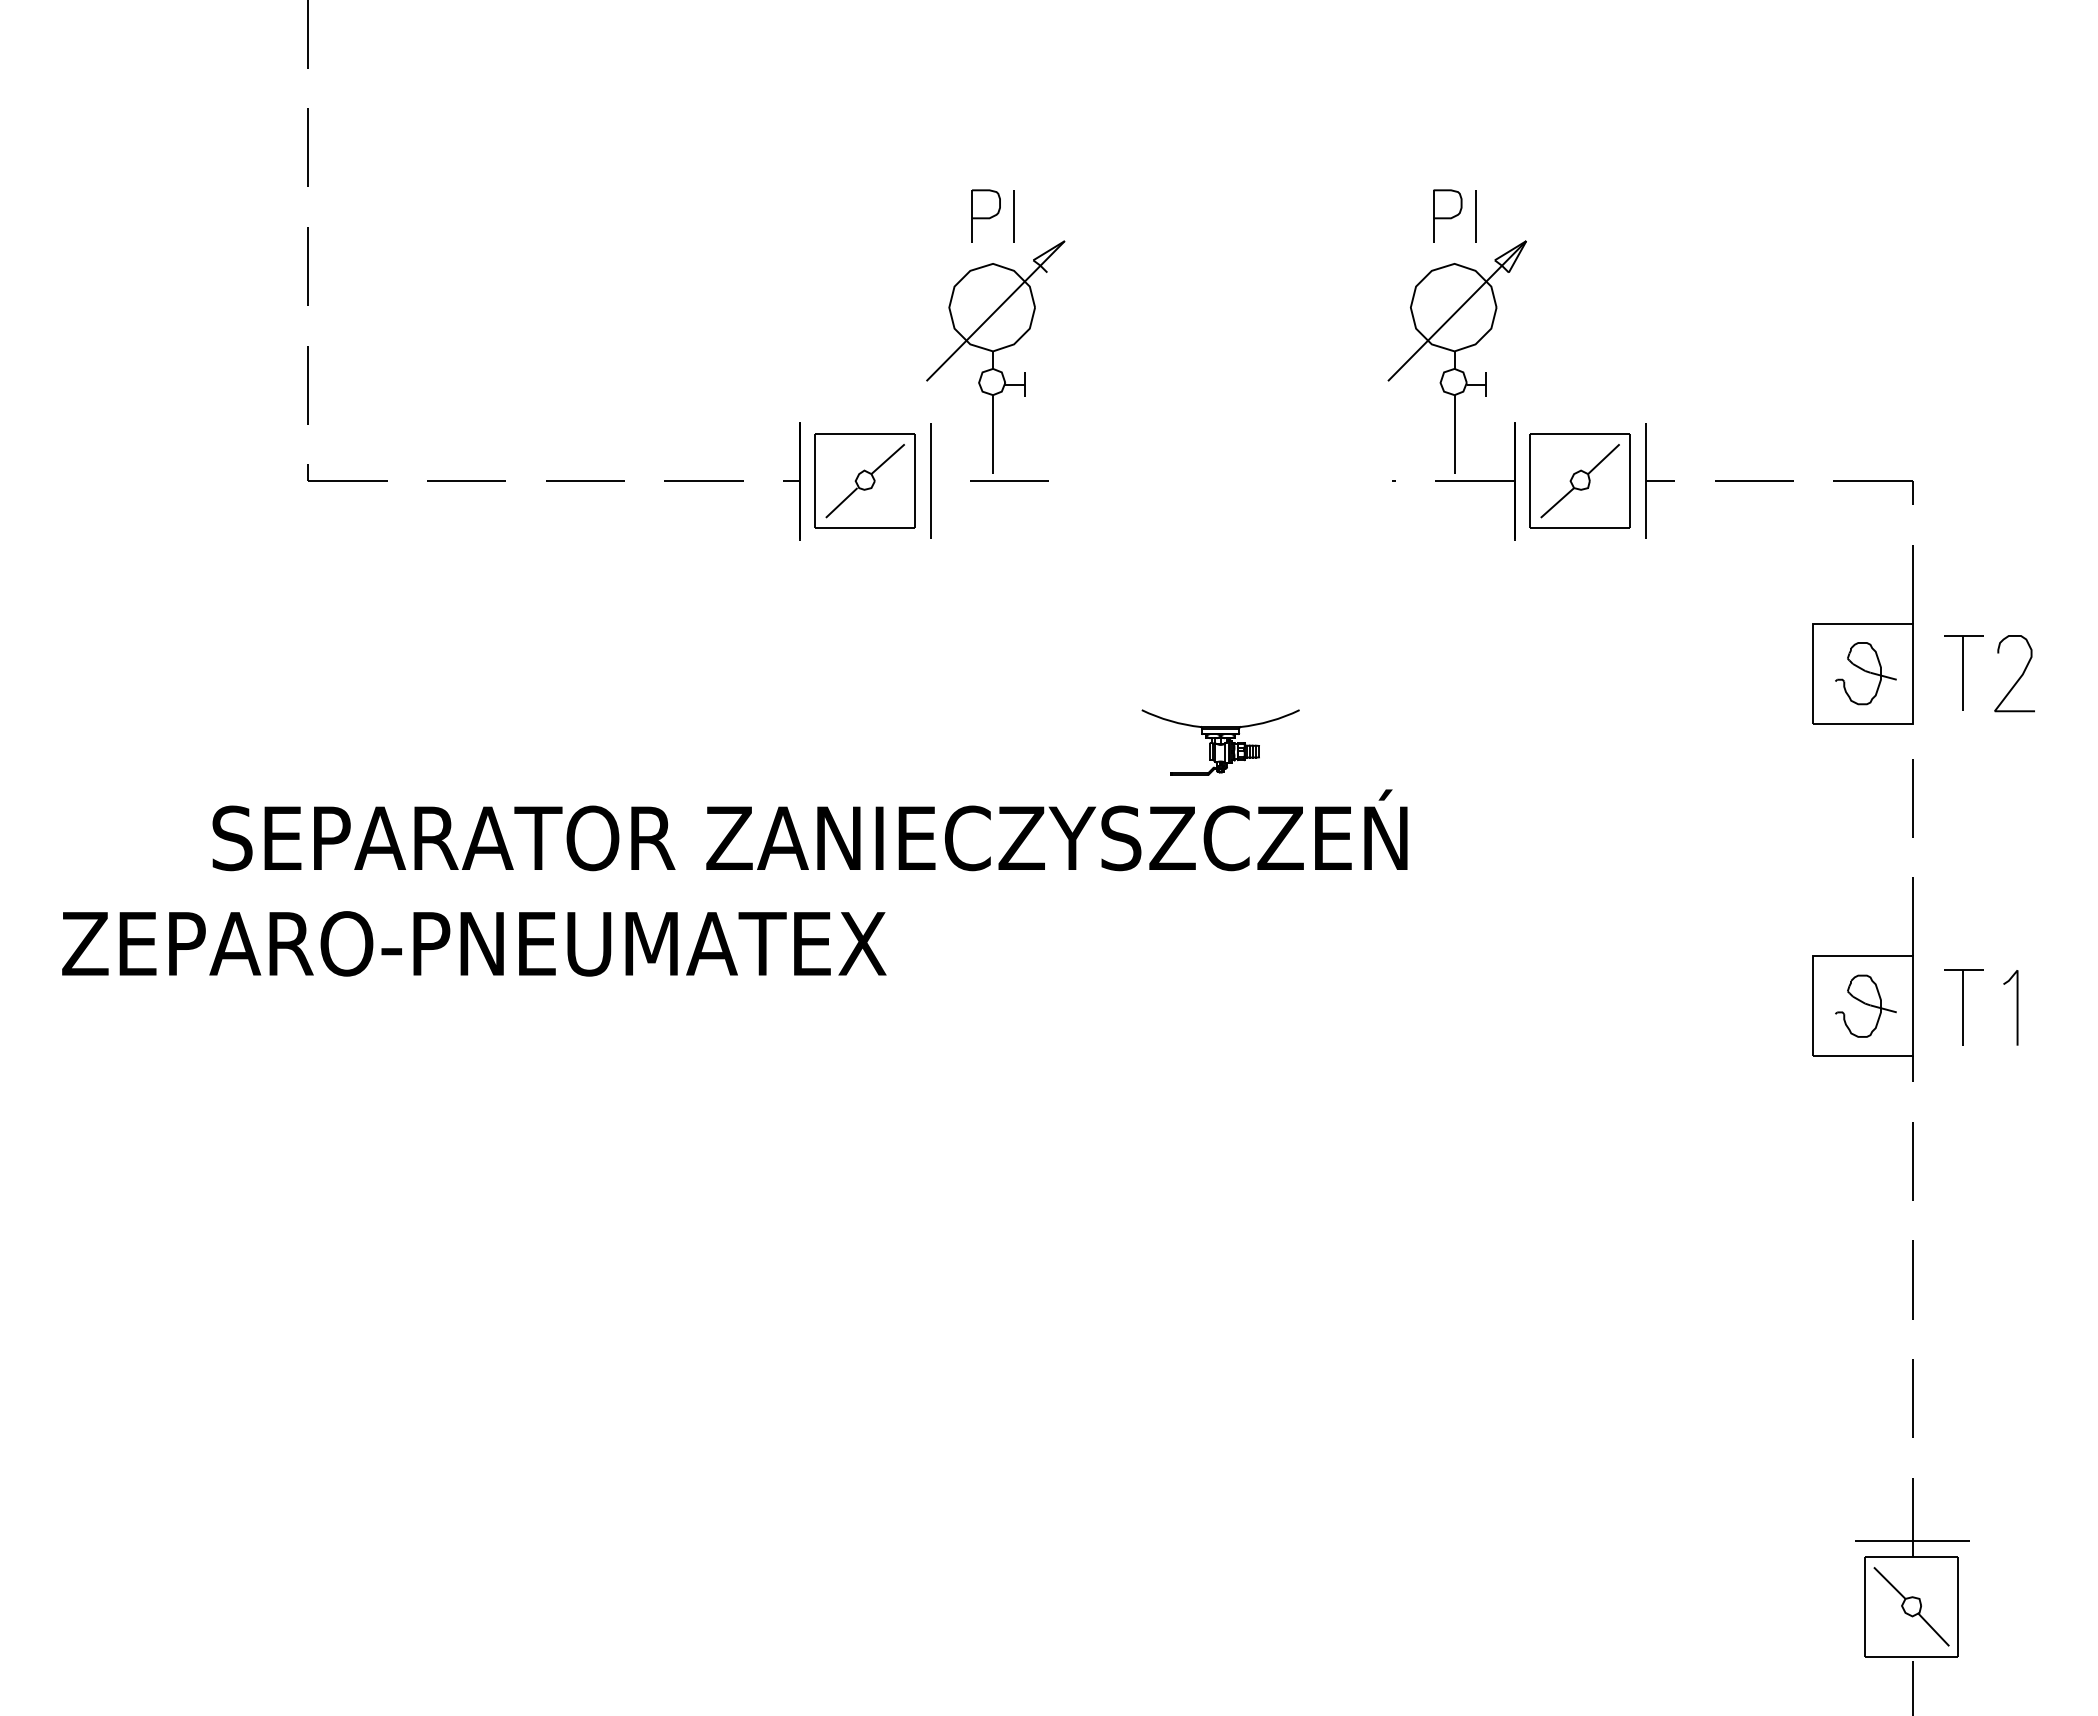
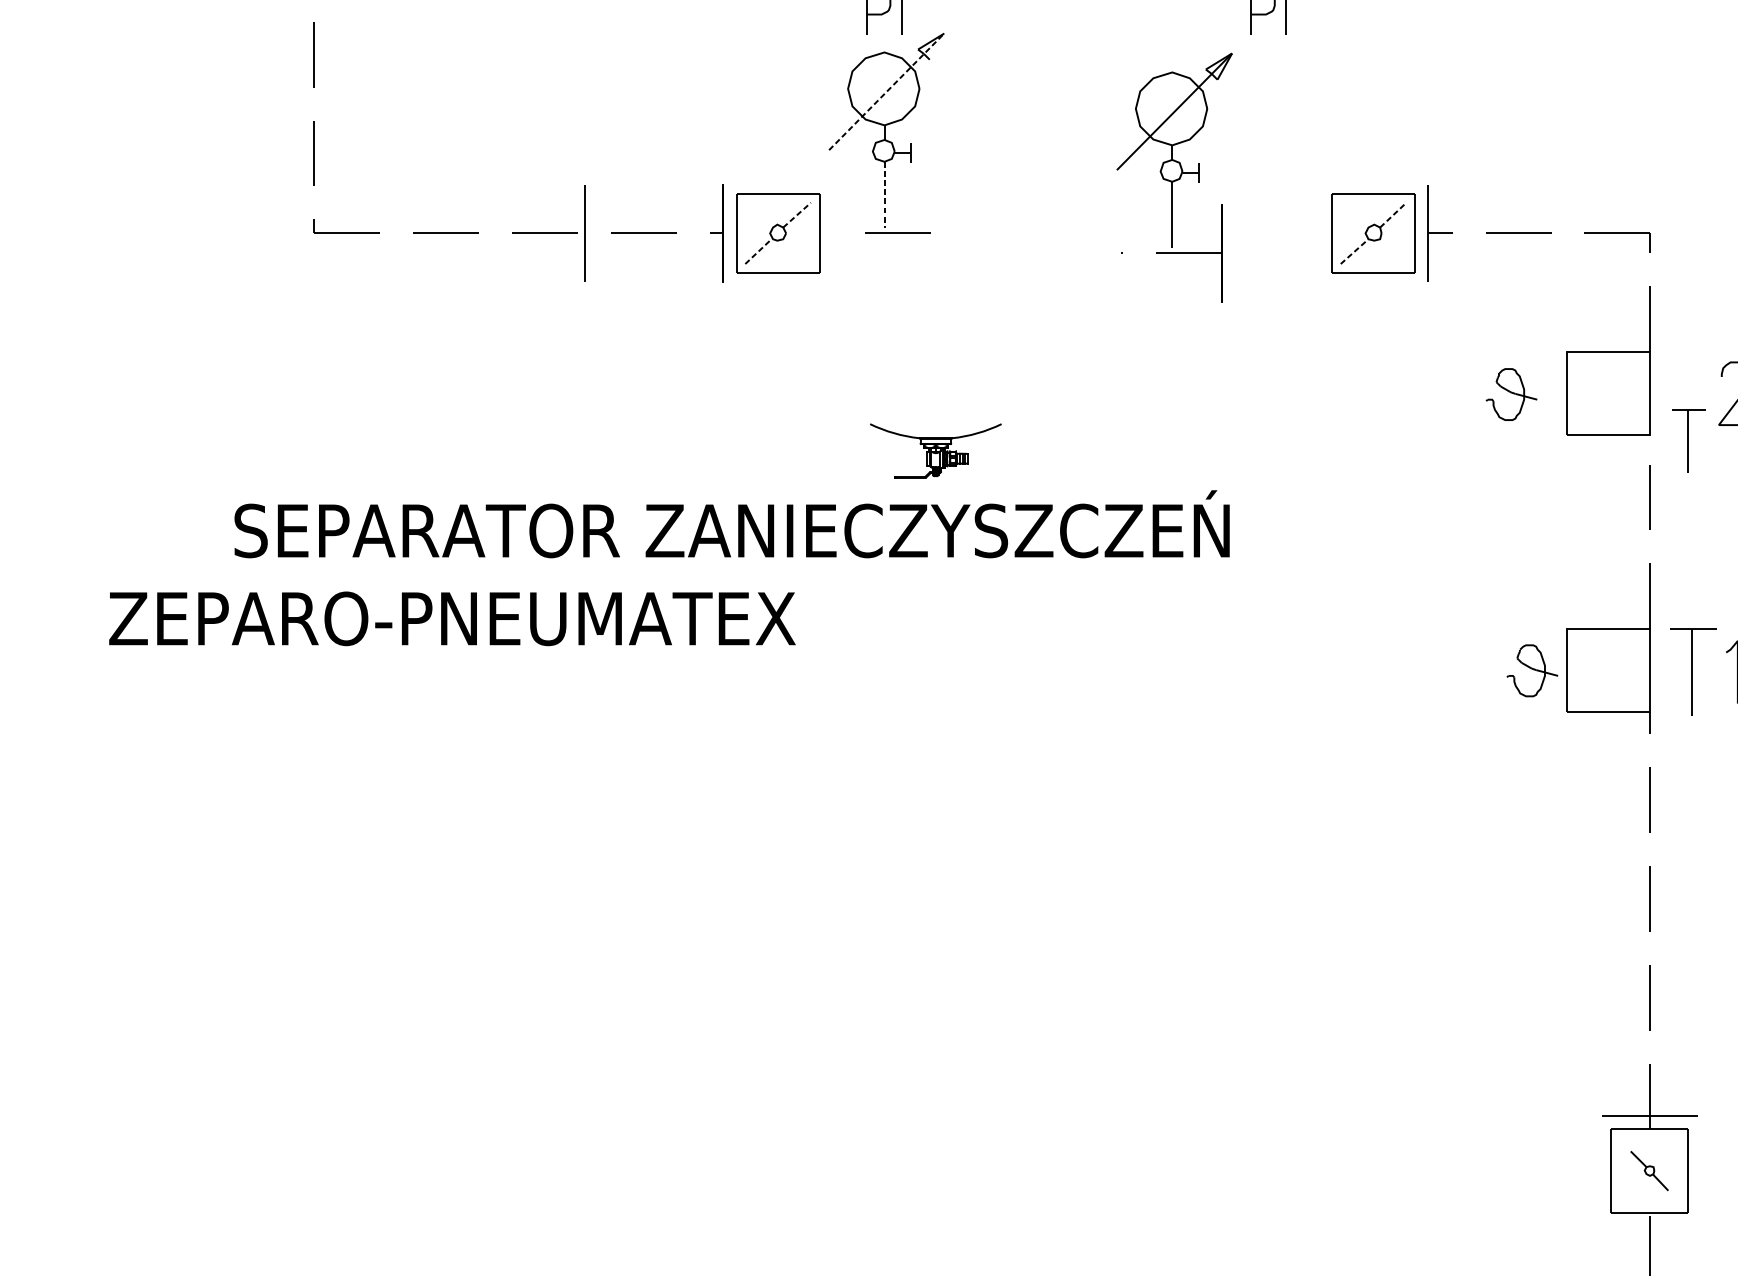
line: (996, 310) -> (887, 91), solid -> dashed
part: (1456, 390) -> (1173, 177), moved
line: (993, 434) -> (884, 194), solid -> dashed
line: (888, 458) -> (797, 214), solid -> dashed
line: (1603, 459) -> (1392, 215), solid -> dashed
line: (930, 480) -> (584, 232), moved
line: (841, 502) -> (758, 251), solid -> dashed
line: (1557, 502) -> (1354, 251), solid -> dashed
part: (1963, 672) -> (1688, 440), moved
part: (1865, 673) -> (1511, 394), moved
part: (1220, 742) -> (935, 451), moved
part: (1865, 1005) -> (1532, 670), moved
part: (1963, 1007) -> (1692, 671), size x1.4
part: (1911, 1606) -> (1649, 1170), size x0.6

